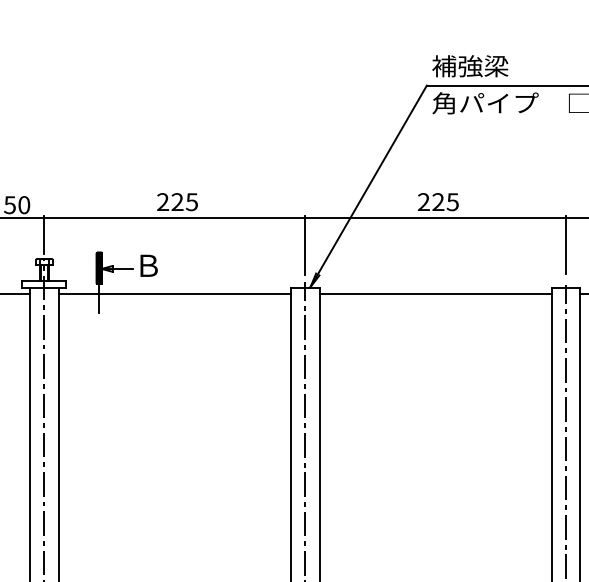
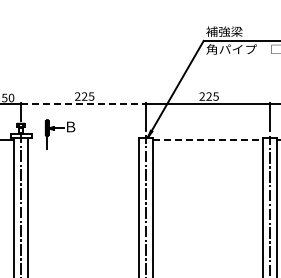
line: (175, 218) -> (83, 104), solid -> dashed
line: (175, 294) -> (83, 140), removed
line: (436, 294) -> (208, 140), solid -> dashed

